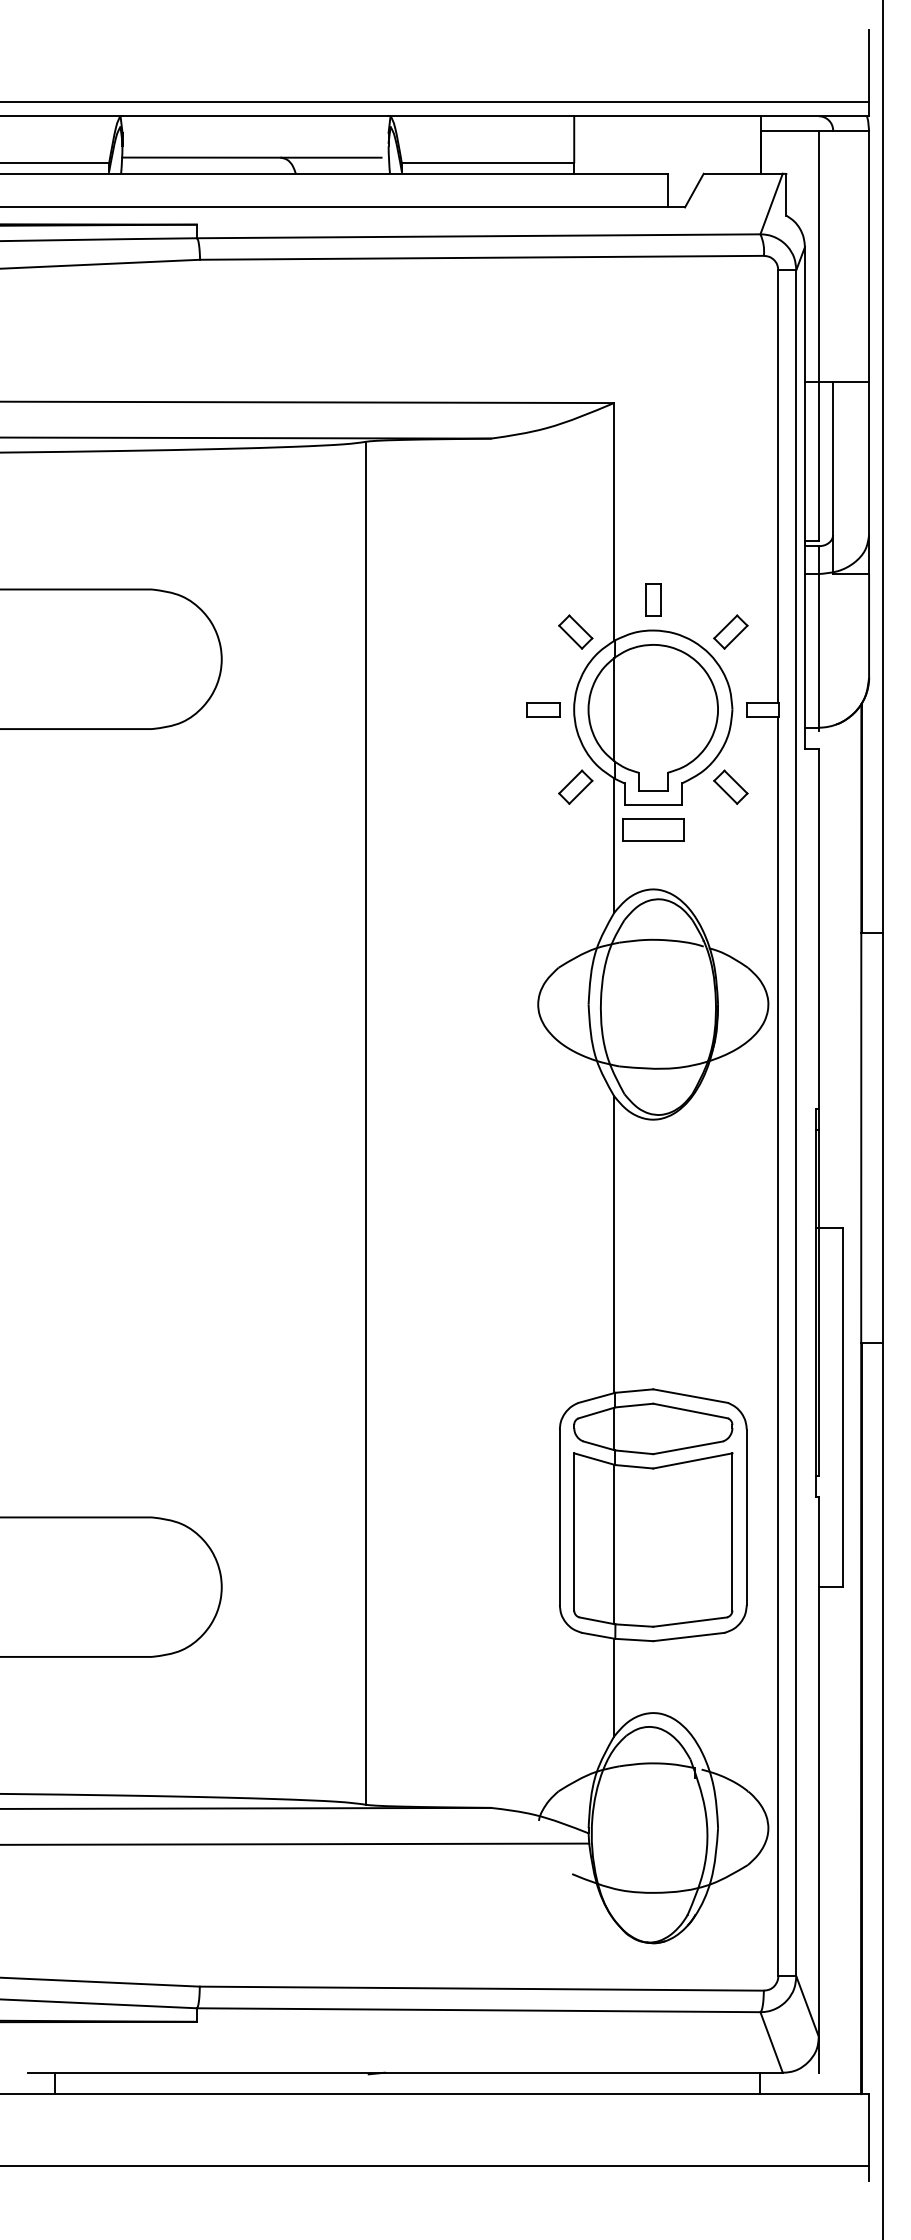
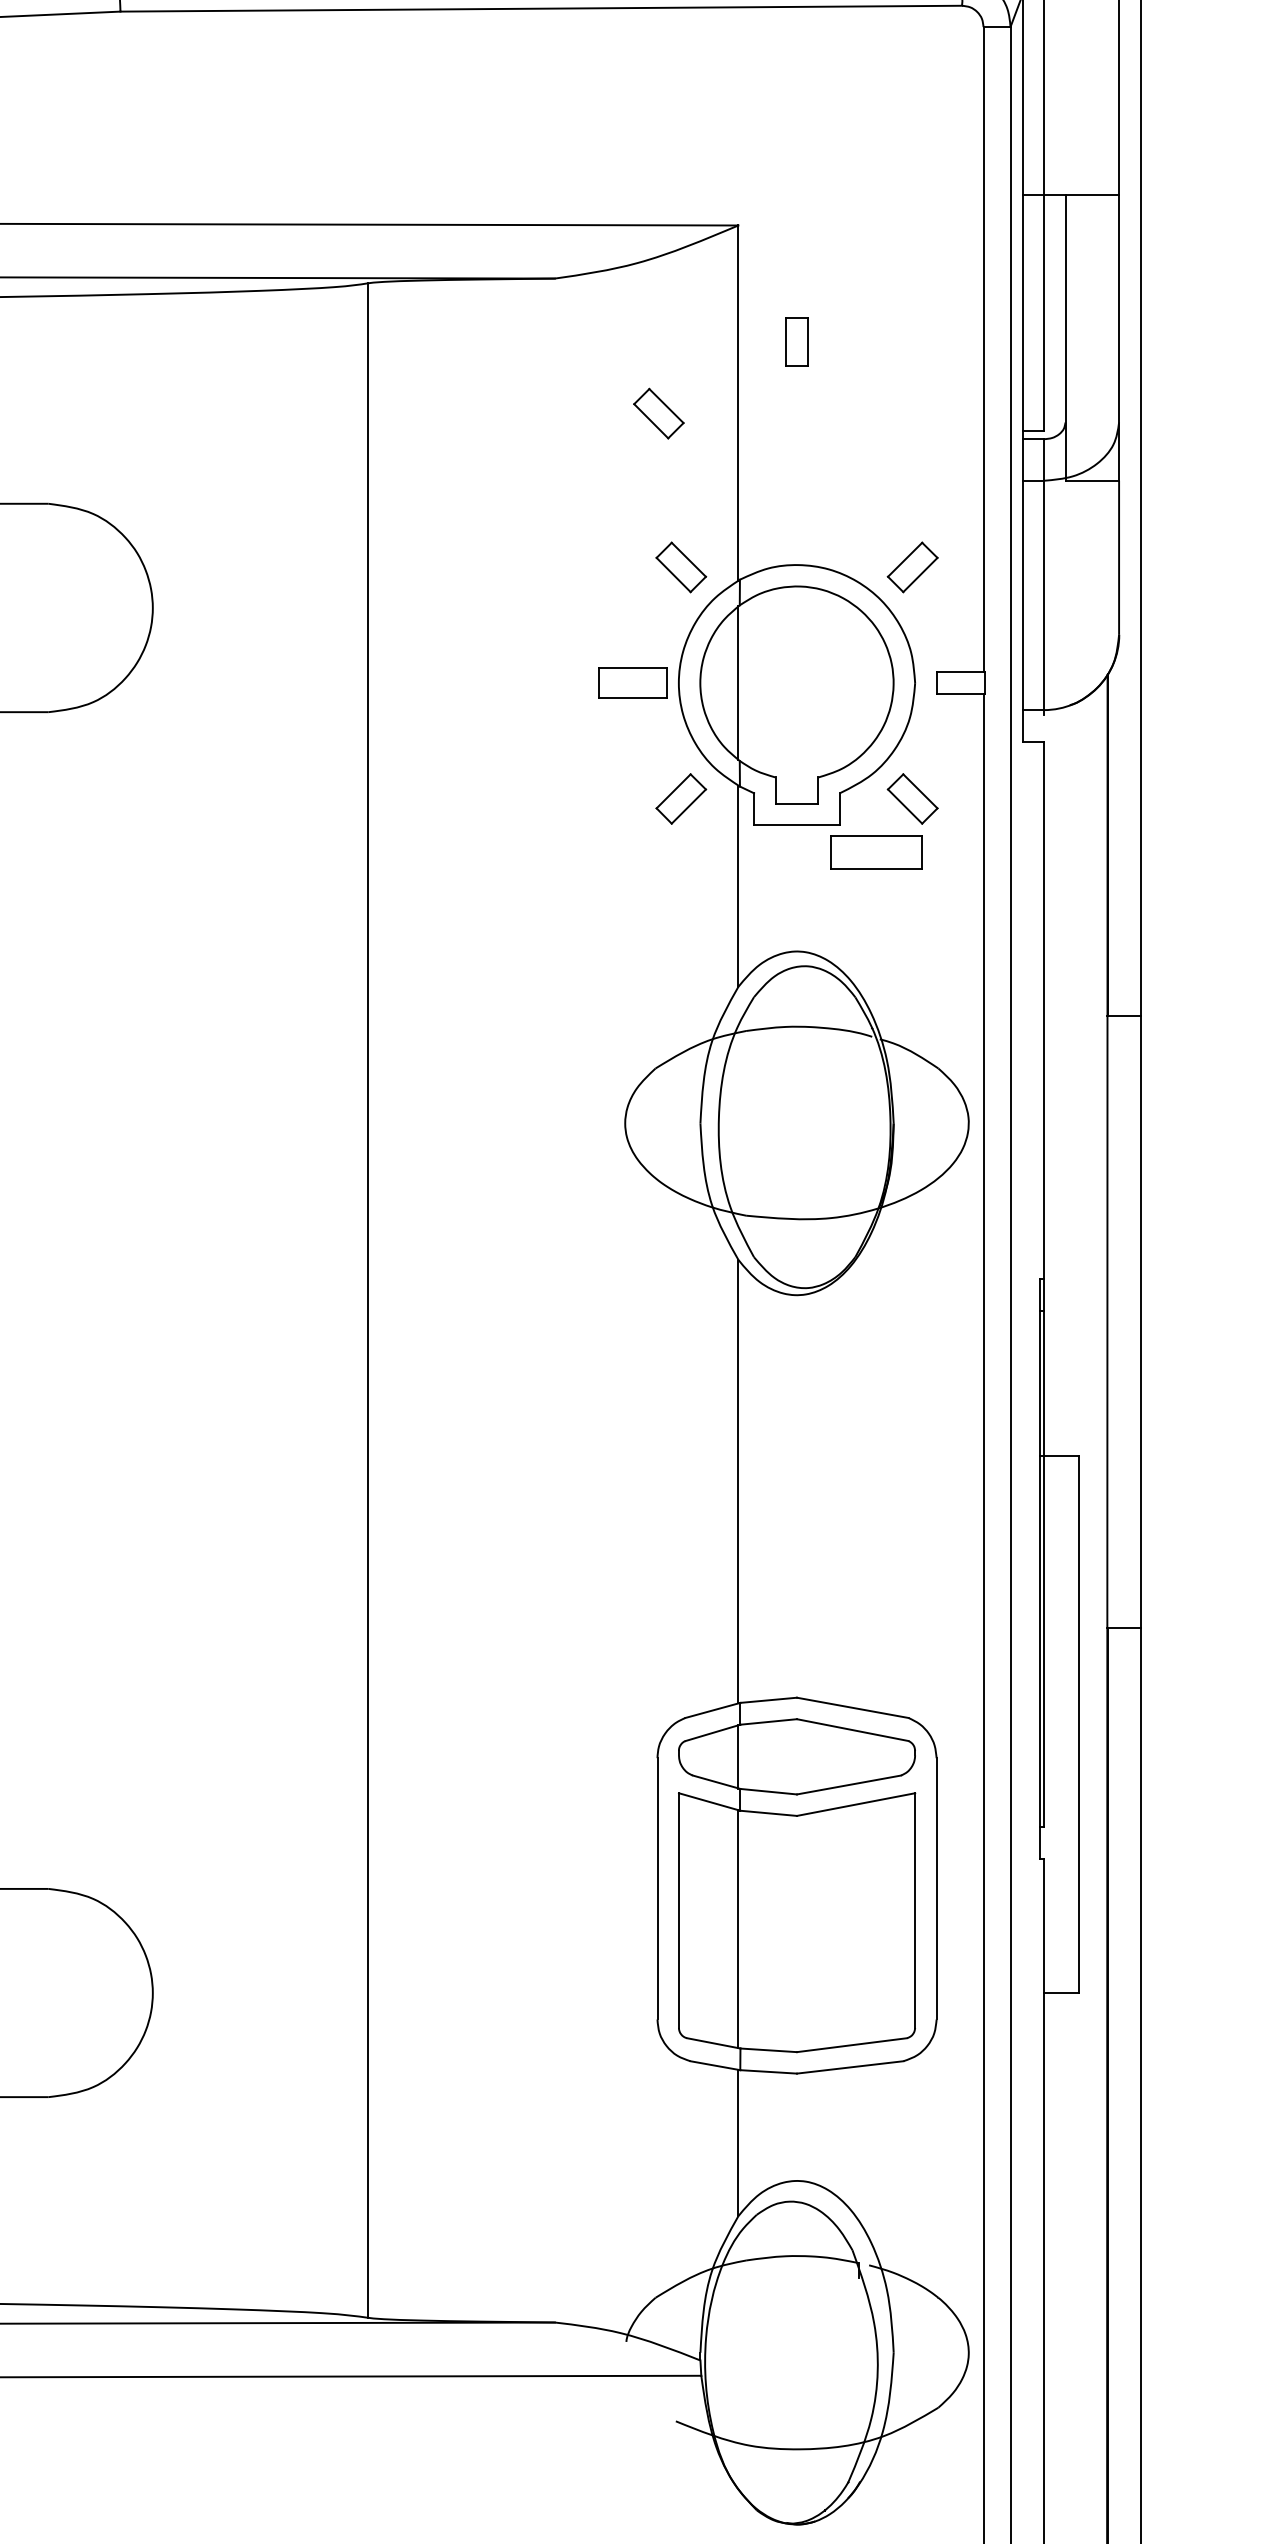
part: (560, 528) -> (658, 412), added
part: (653, 599) -> (797, 341), moved
part: (543, 709) -> (633, 682), size x1.4
part: (653, 829) -> (876, 851), moved

